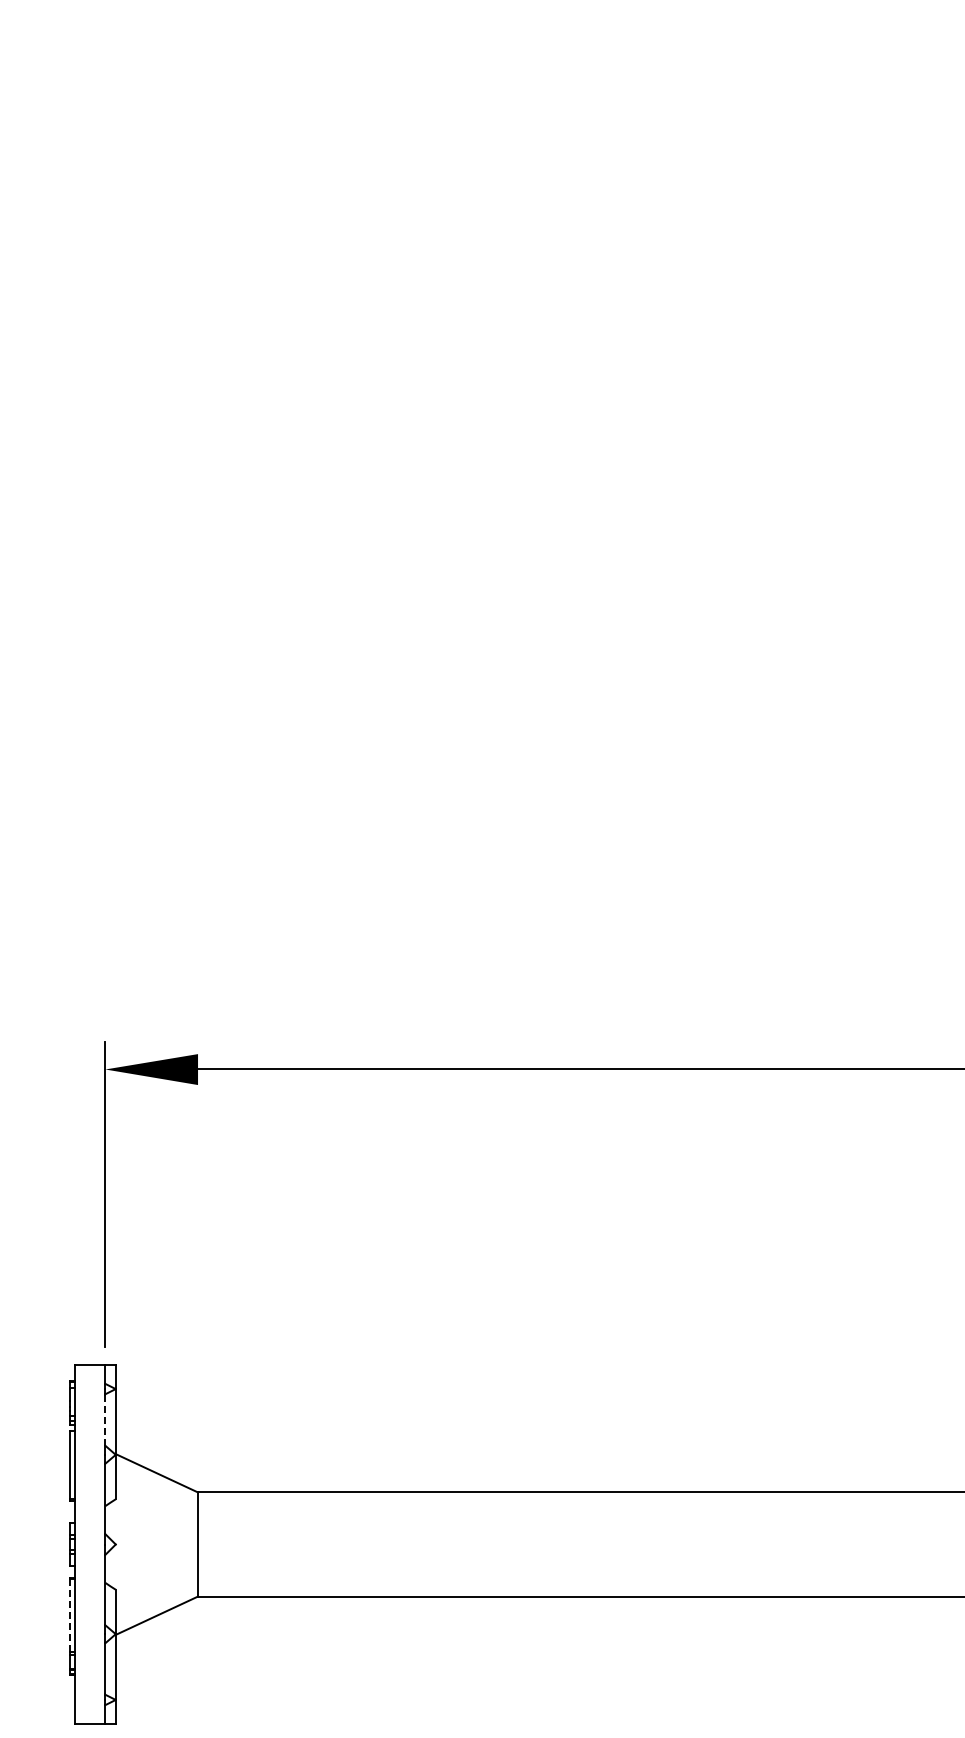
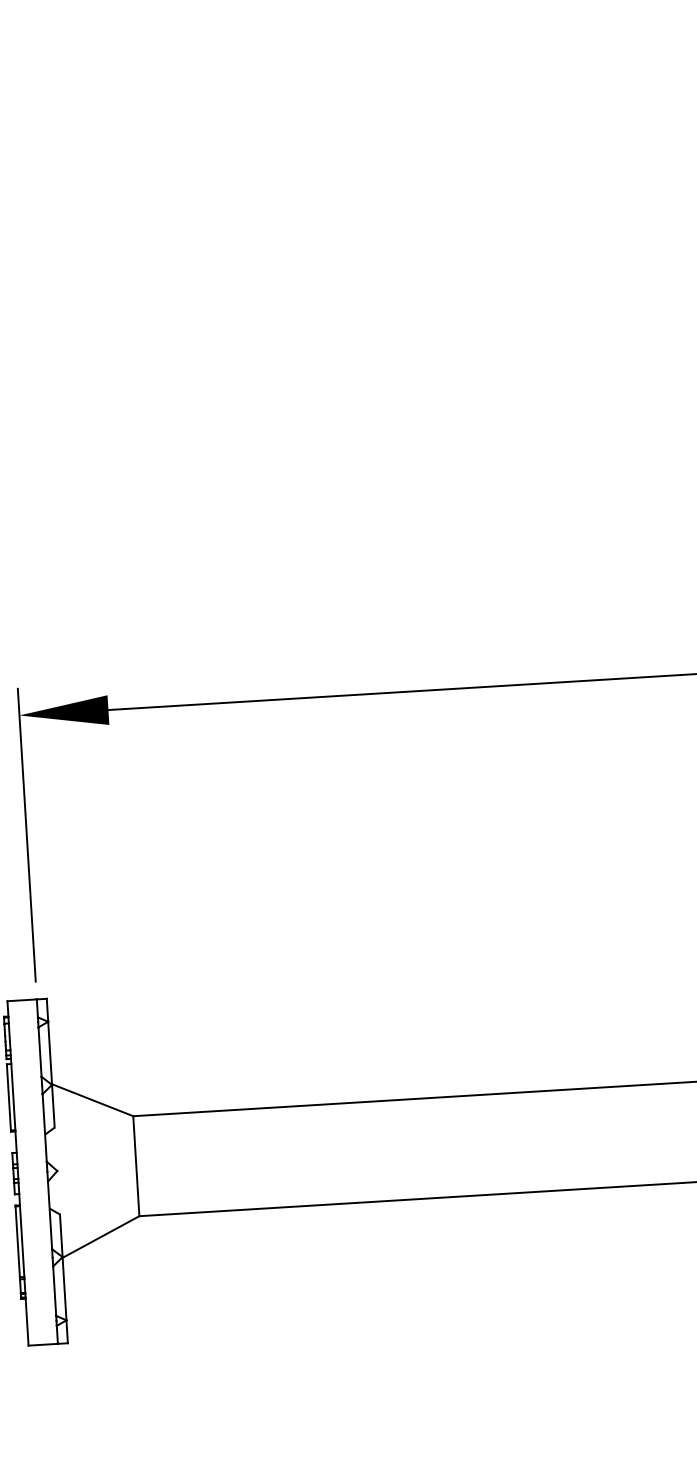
line: (105, 1420) -> (40, 1052), dashed -> solid
line: (70, 1615) -> (18, 1241), dashed -> solid

